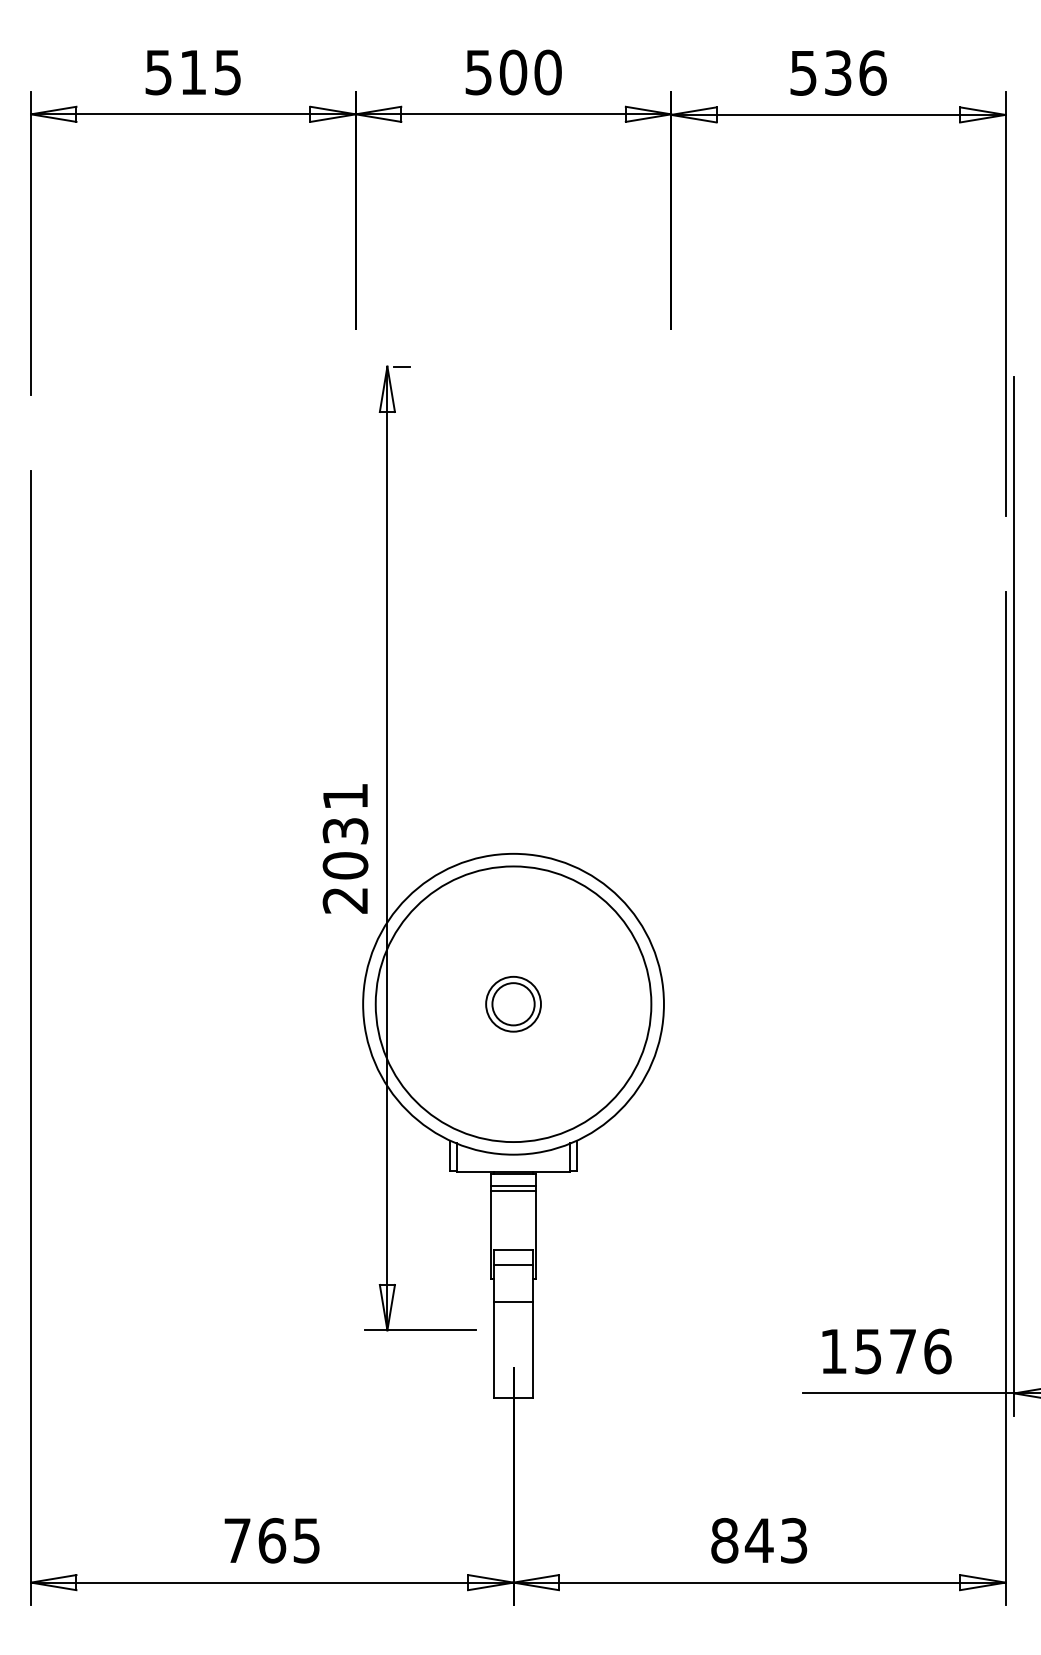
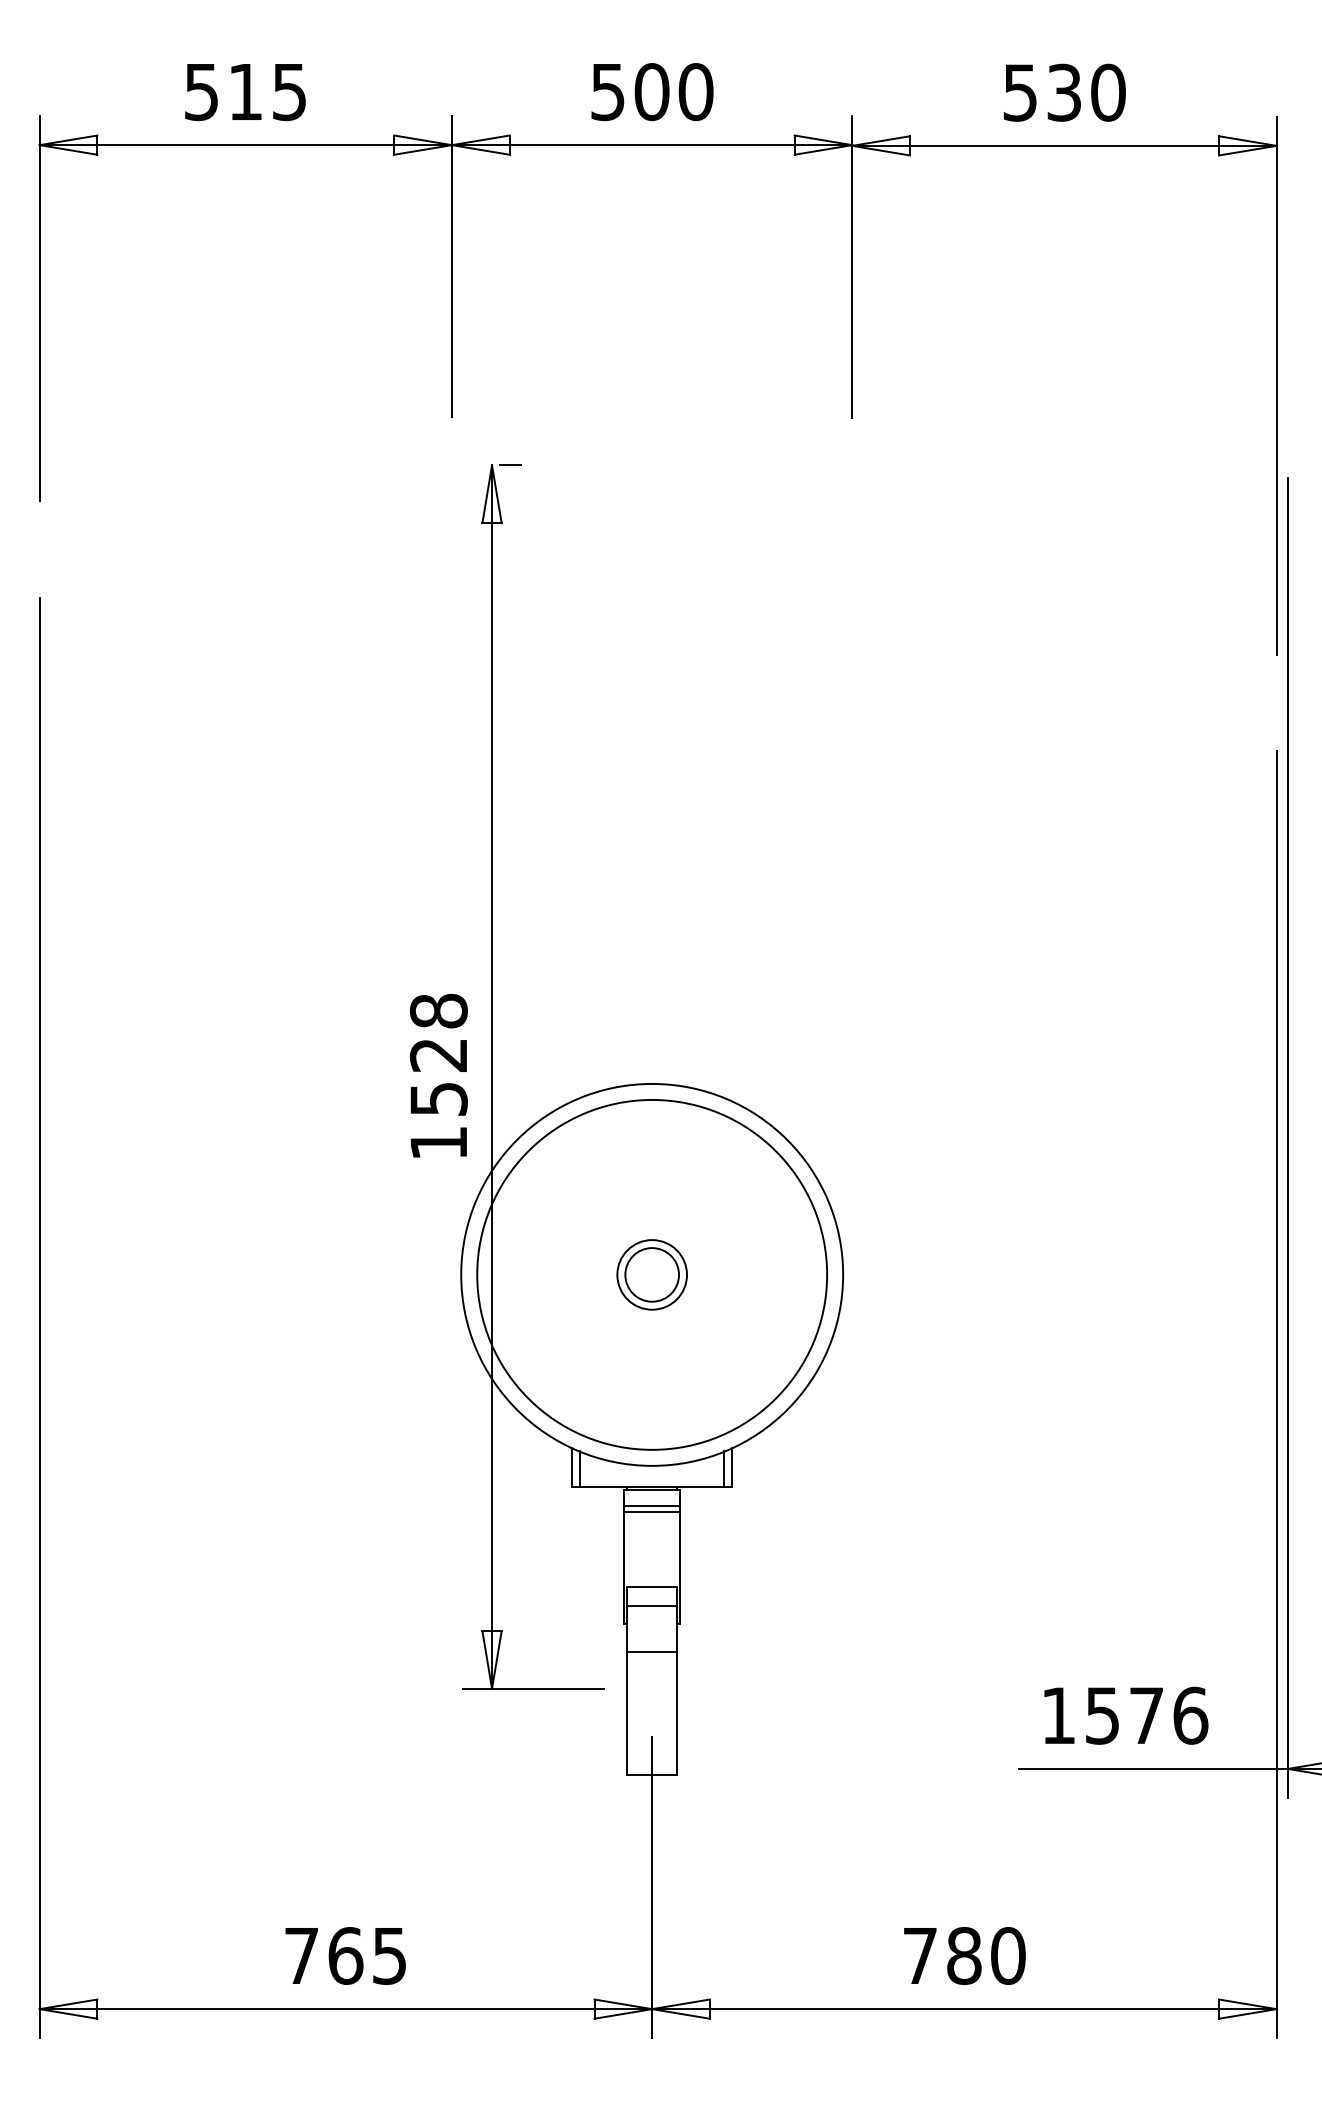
text: (872, 72) -> (1108, 92), 536 -> 530
text: (345, 847) -> (438, 1076), 2031 -> 1528
text: (759, 1540) -> (964, 1955), 843 -> 780

